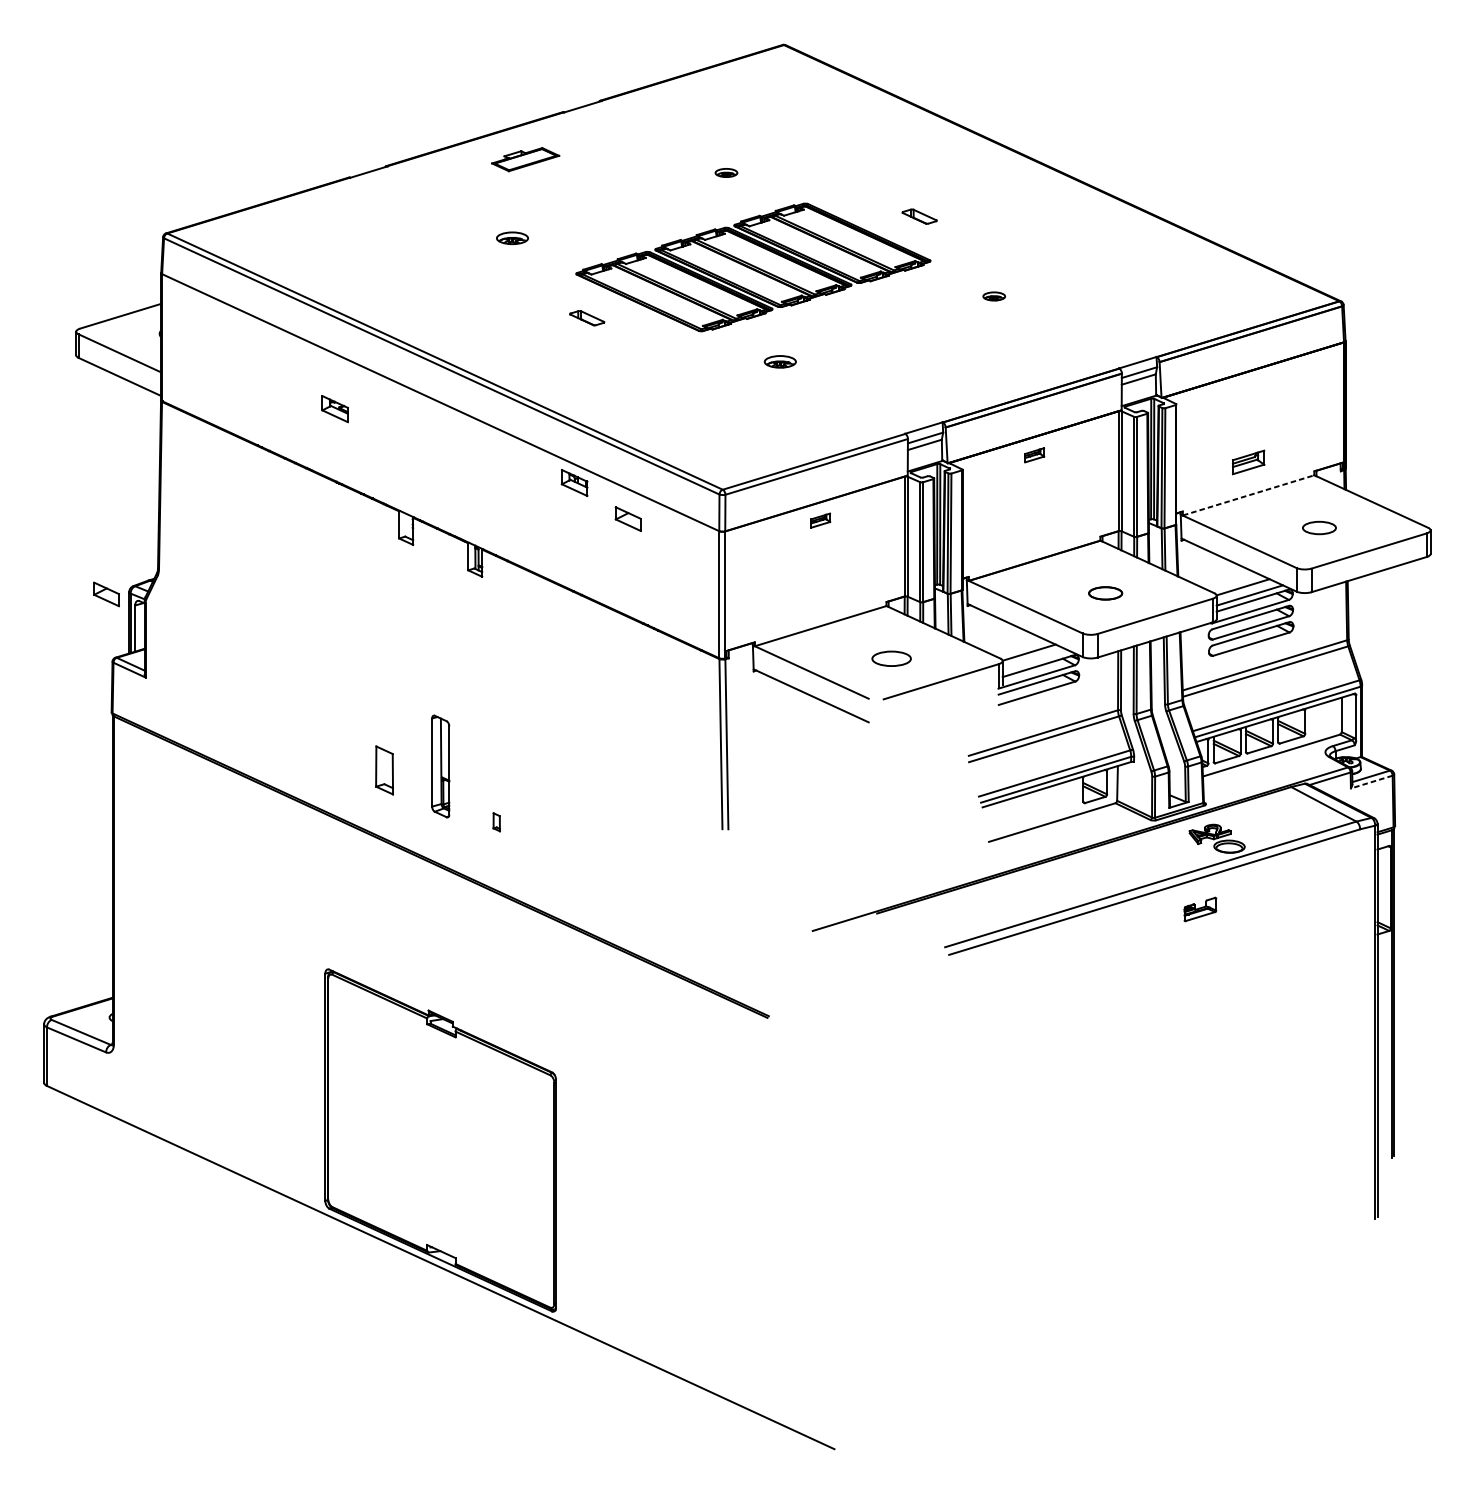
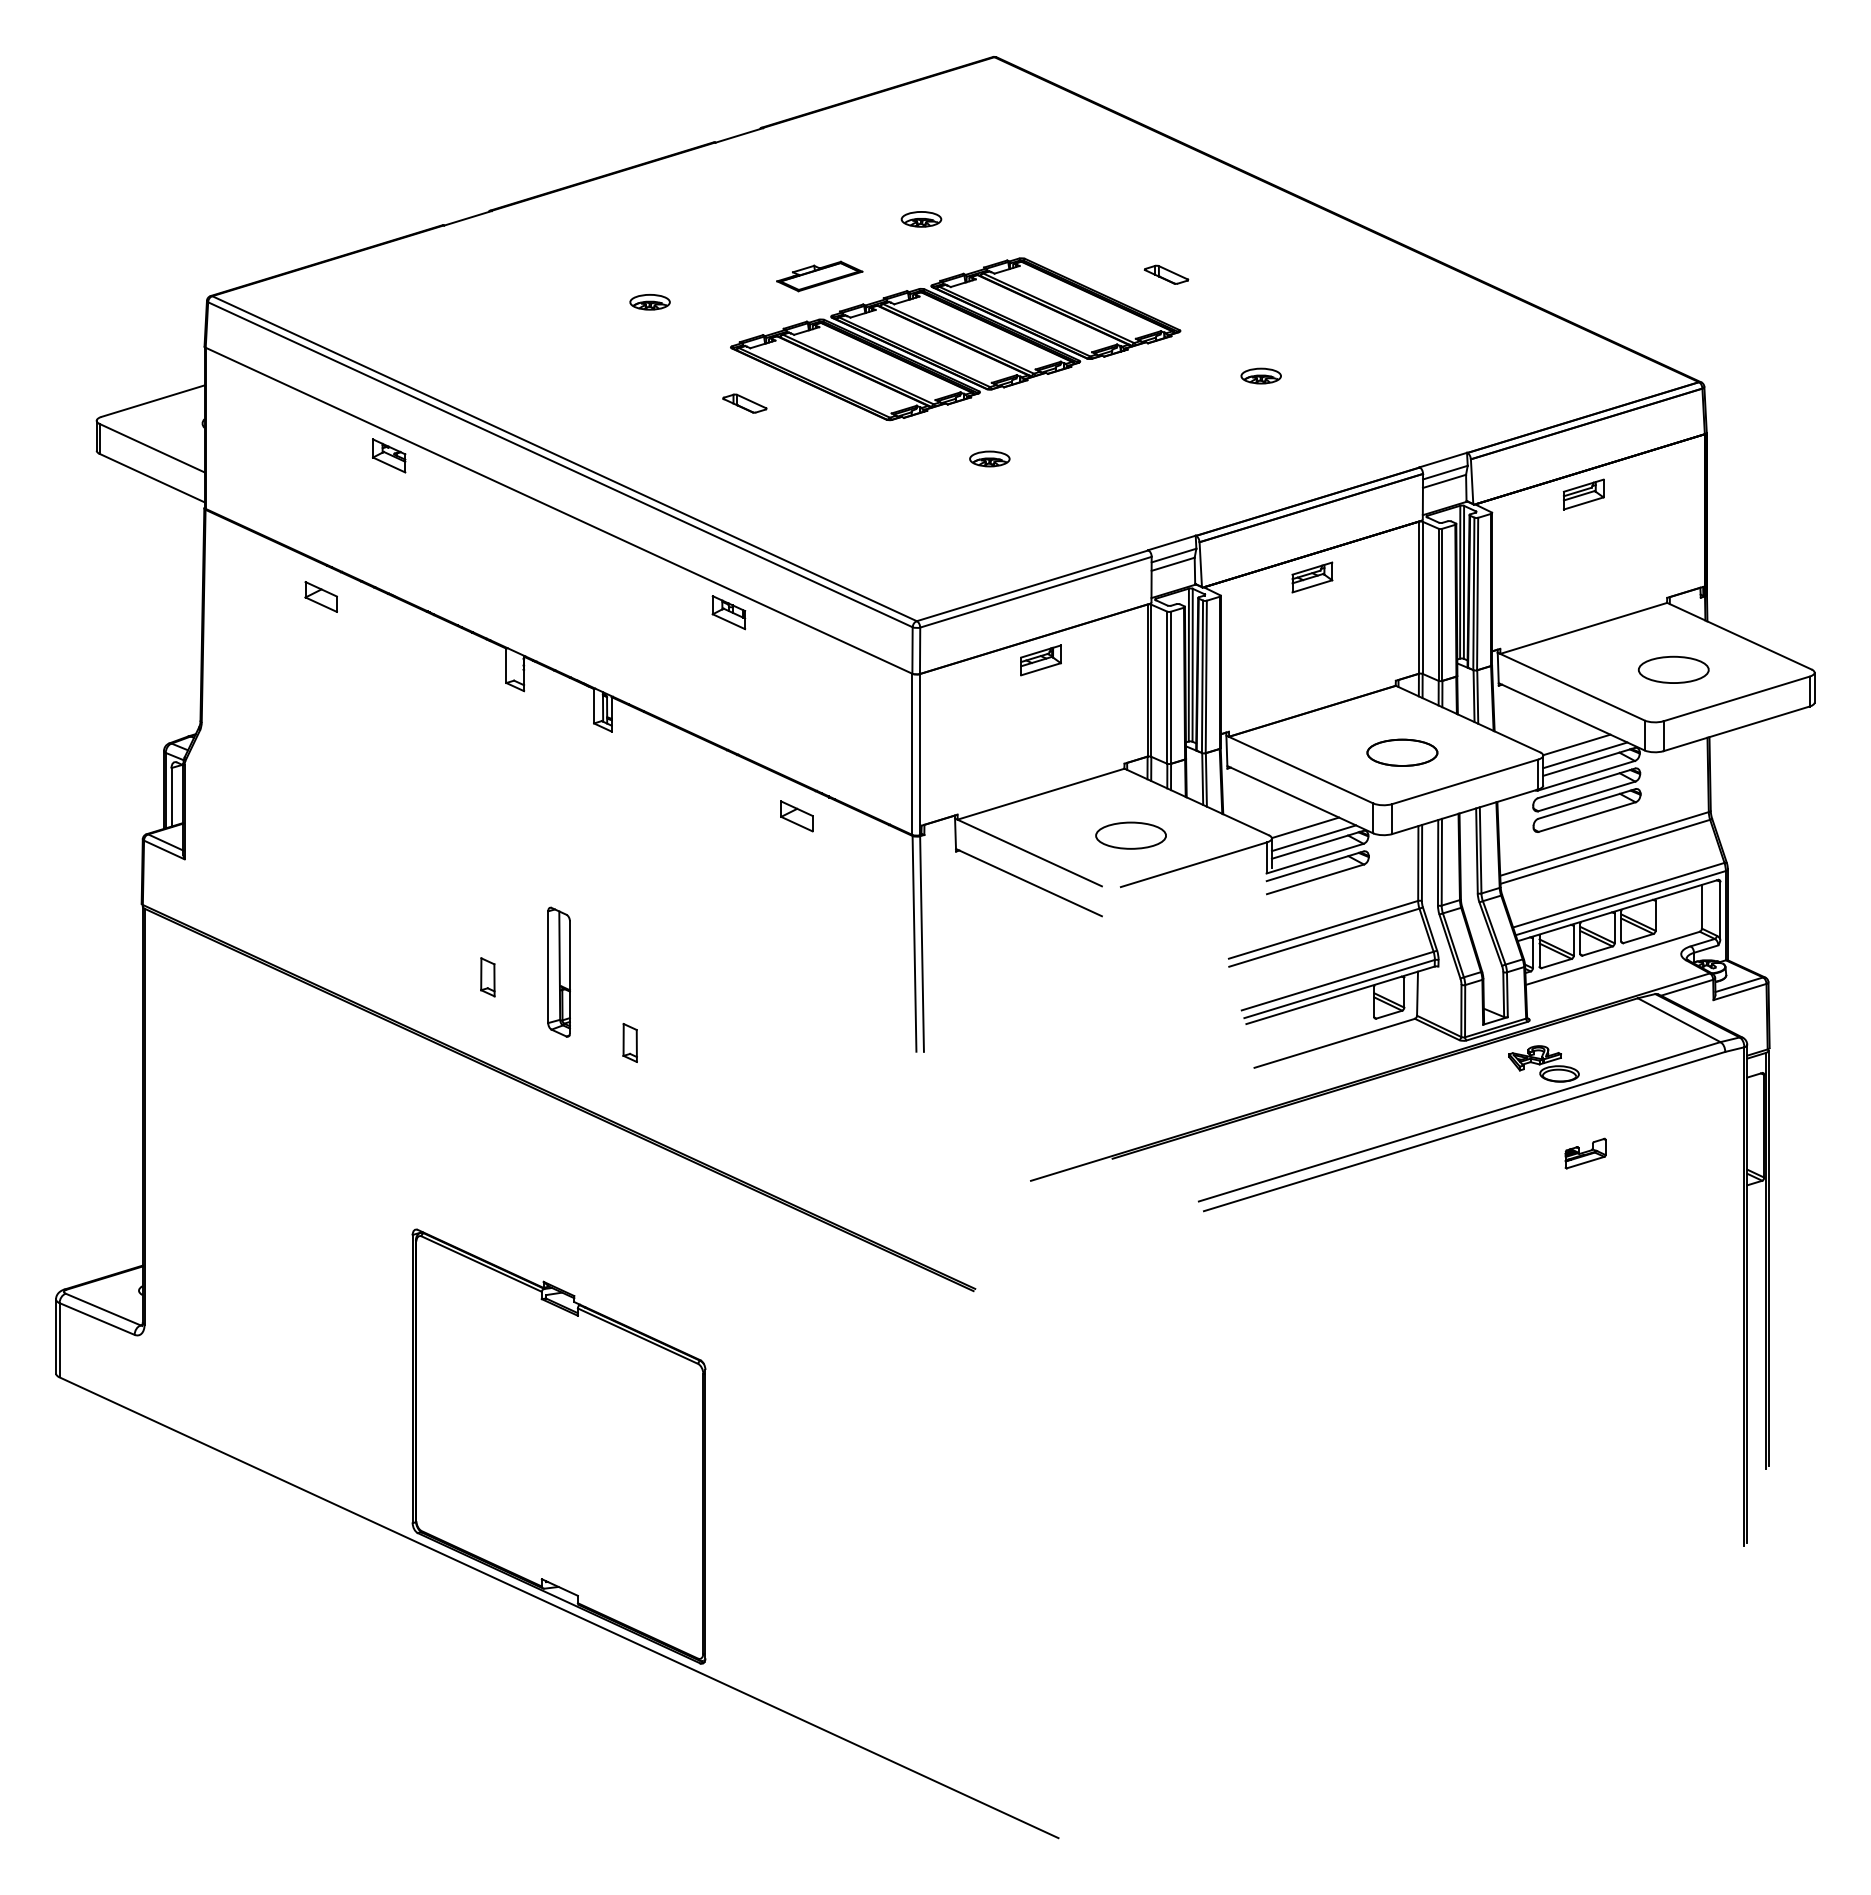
part: (525, 159) -> (819, 276), moved
part: (726, 173) -> (921, 219), size x1.43
part: (993, 296) -> (1260, 375), size x1.43
part: (335, 408) -> (389, 455), moved
part: (1034, 455) -> (1312, 577), size x1.67
part: (1248, 462) -> (1583, 494), moved
line: (1249, 495) -> (1584, 628), dashed -> solid
part: (627, 519) -> (796, 816), moved
part: (820, 520) -> (1040, 660), size x1.67
part: (1319, 527) -> (1673, 669), size x1.67
part: (1105, 593) -> (1402, 752), size x1.67
part: (105, 594) -> (320, 596), moved
part: (891, 658) -> (1130, 835), size x1.43
line: (1035, 661) -> (1313, 838), added
part: (384, 770) -> (487, 977), size x0.62
line: (1372, 782) -> (1740, 992), dashed -> solid
part: (496, 821) -> (629, 1042), size x1.67
part: (1200, 909) -> (1585, 1153), moved

